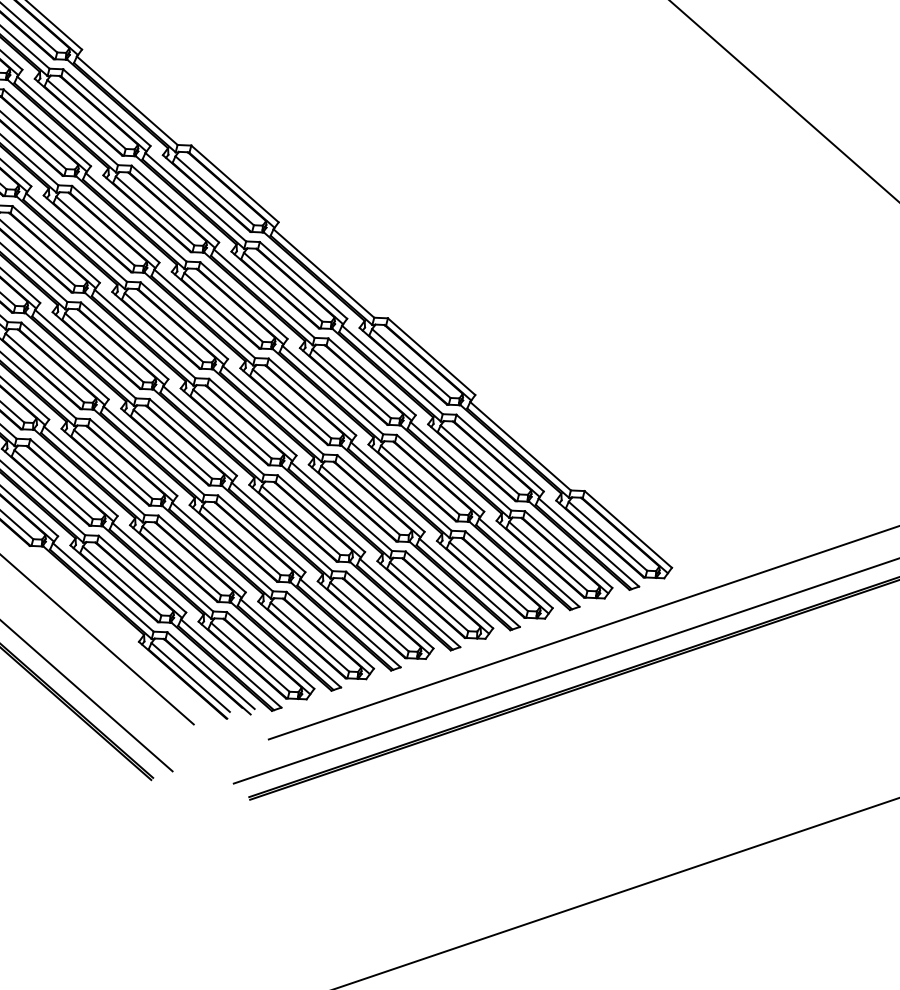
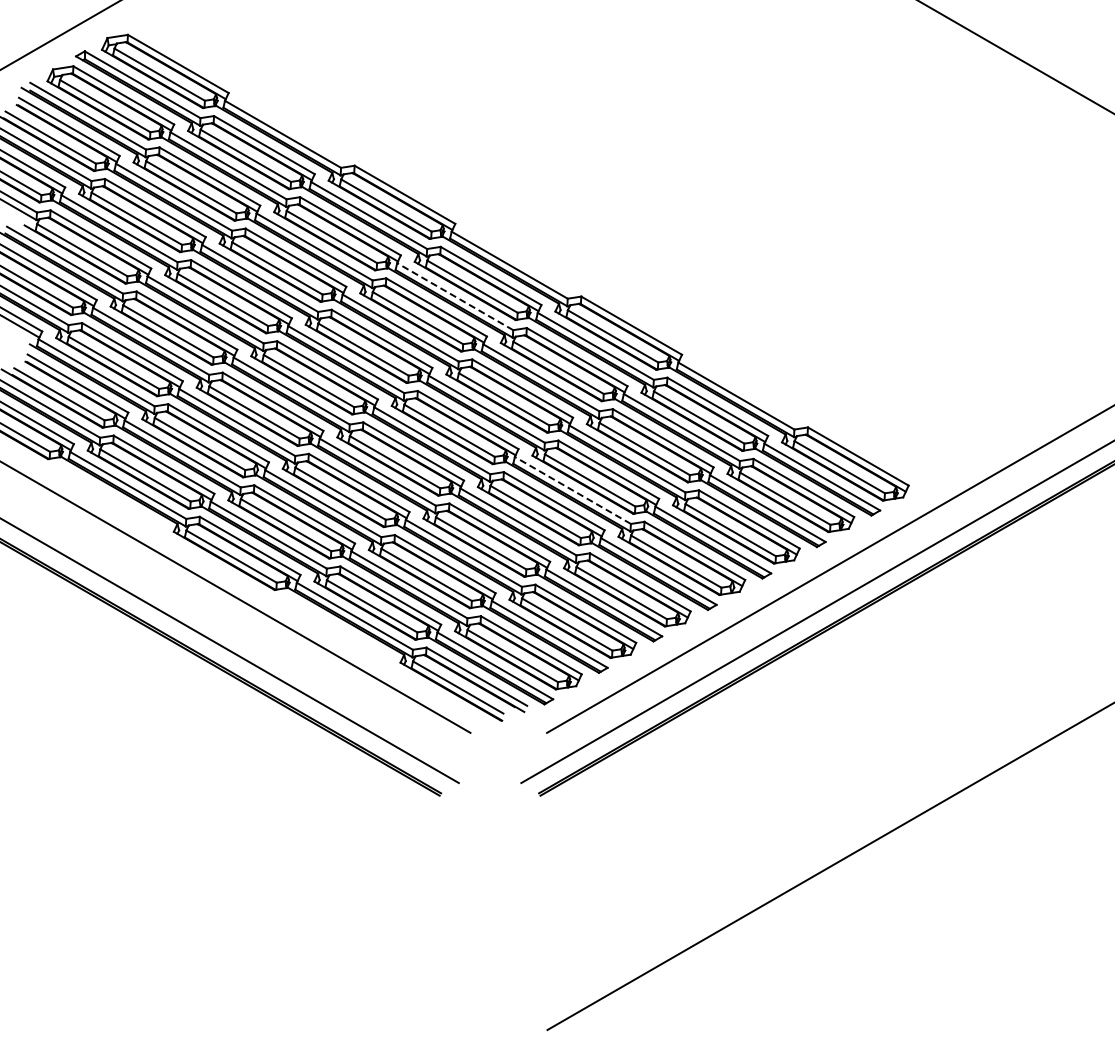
line: (264, 293) -> (455, 296), solid -> dashed
line: (341, 506) -> (572, 490), solid -> dashed

